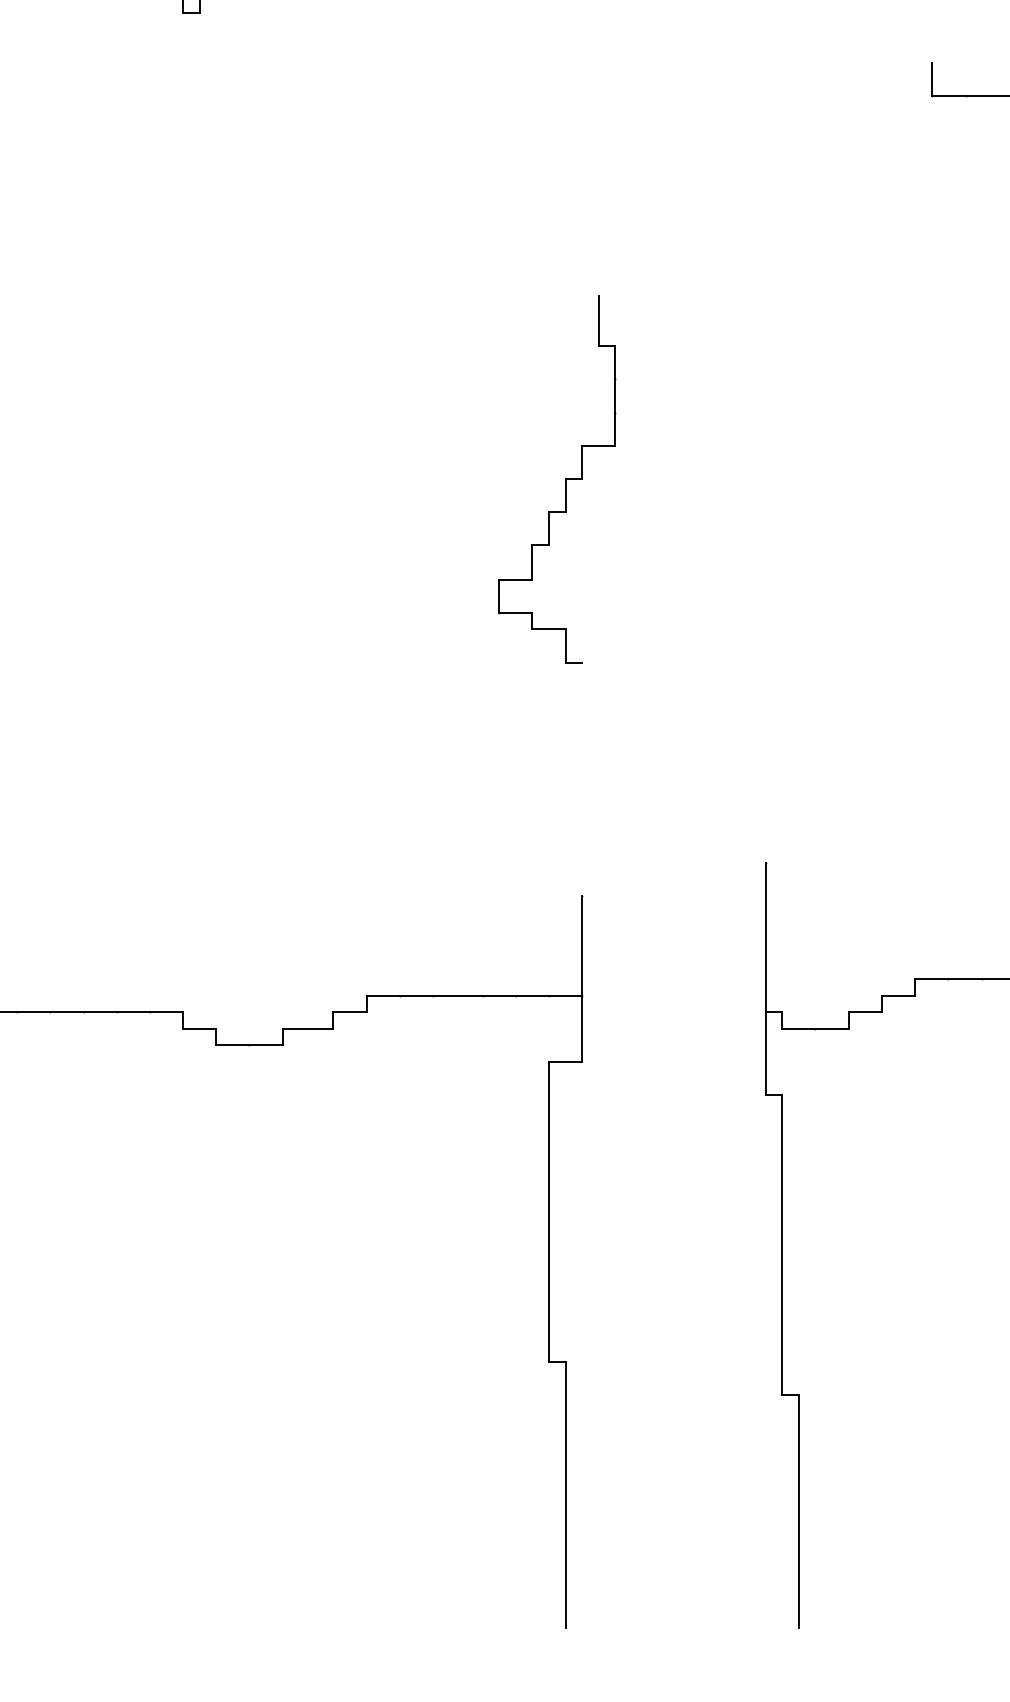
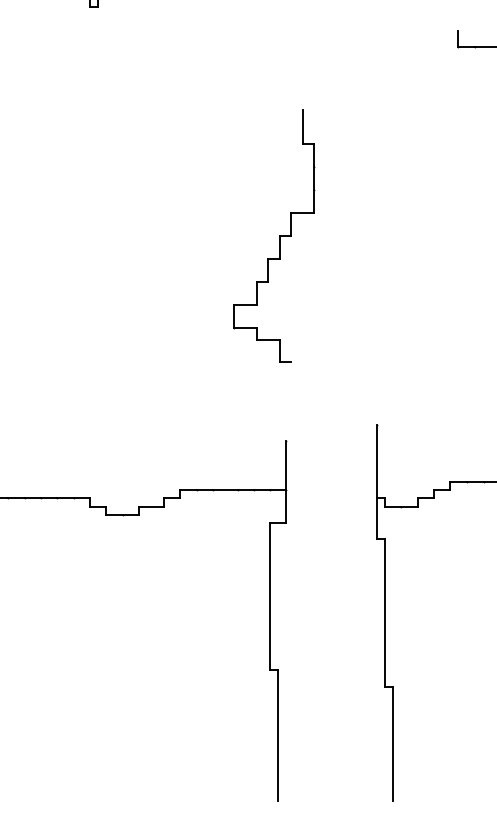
part: (557, 478) -> (274, 235), size x1.4

